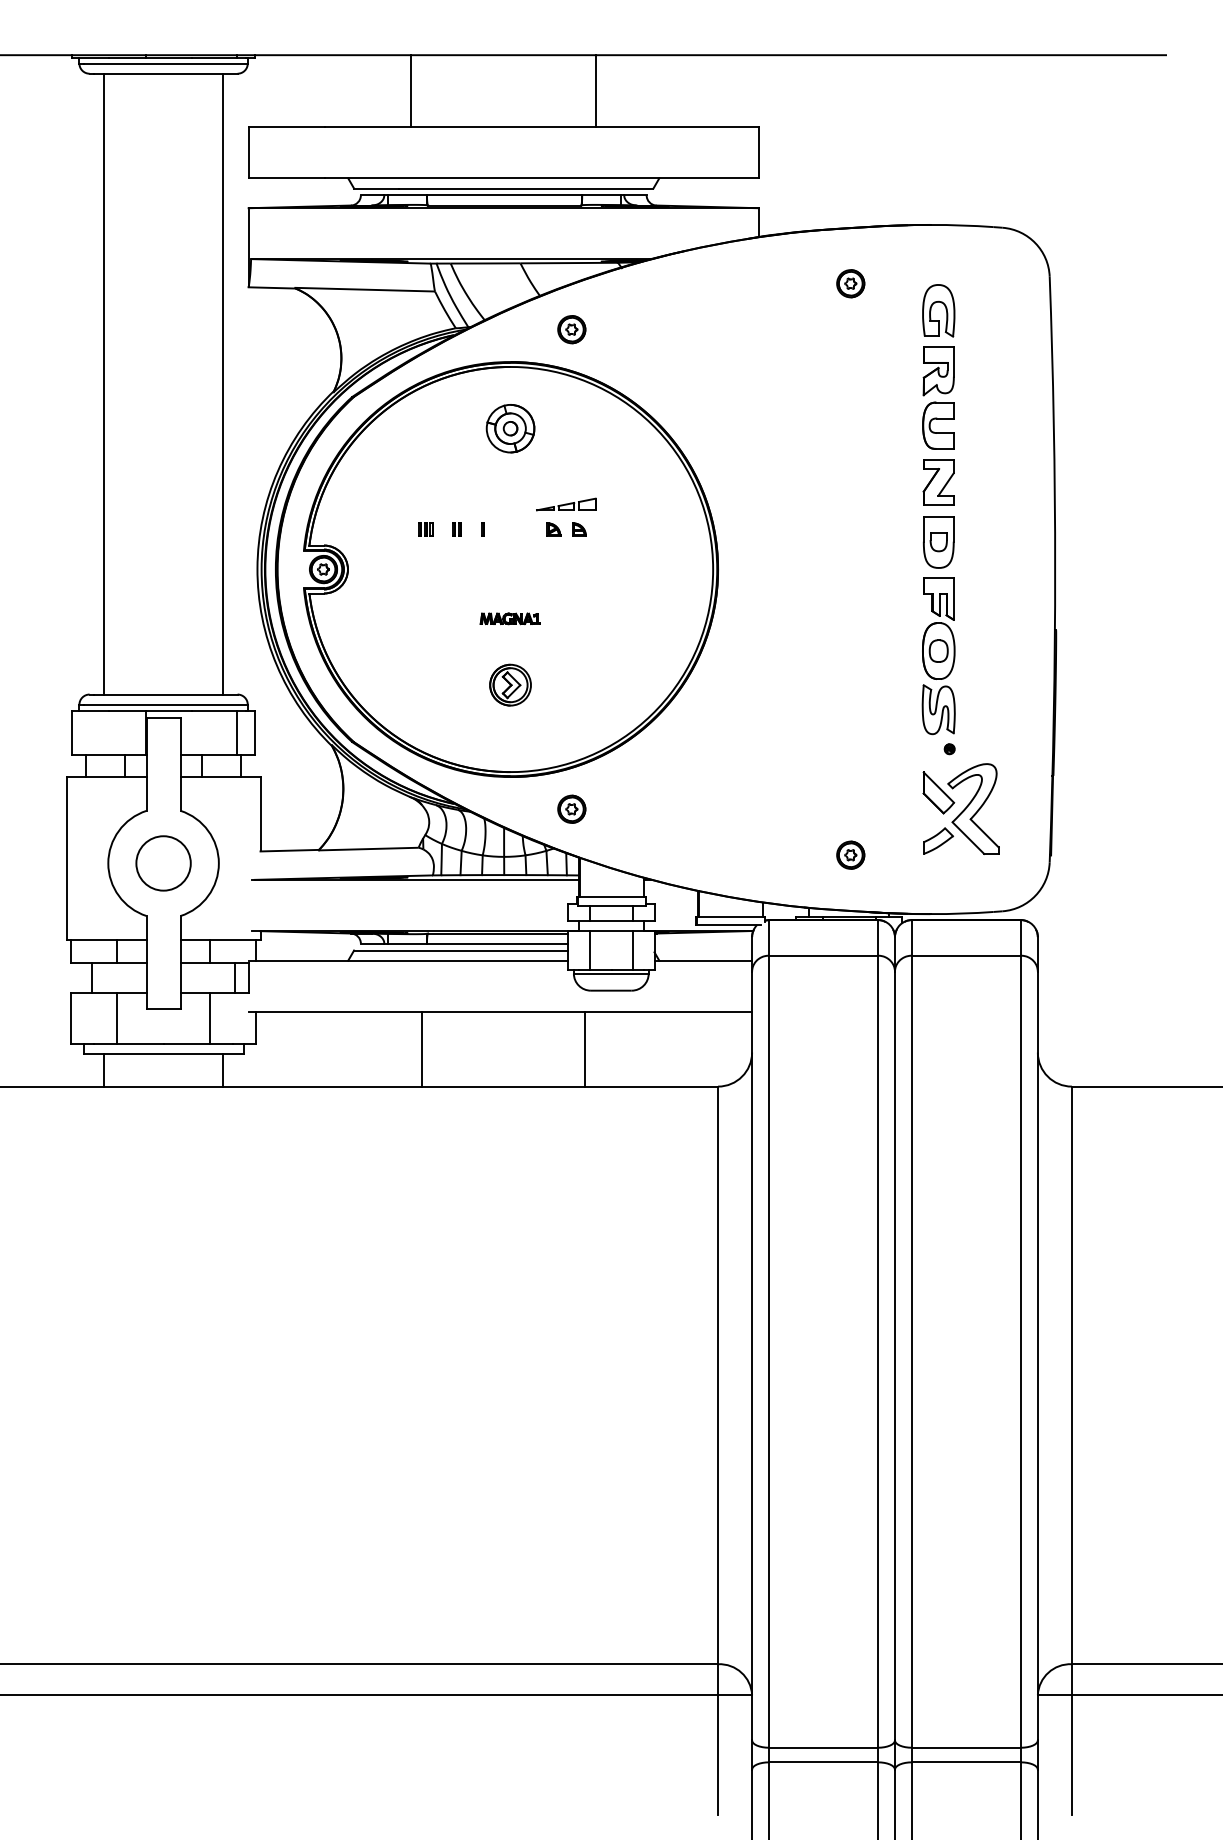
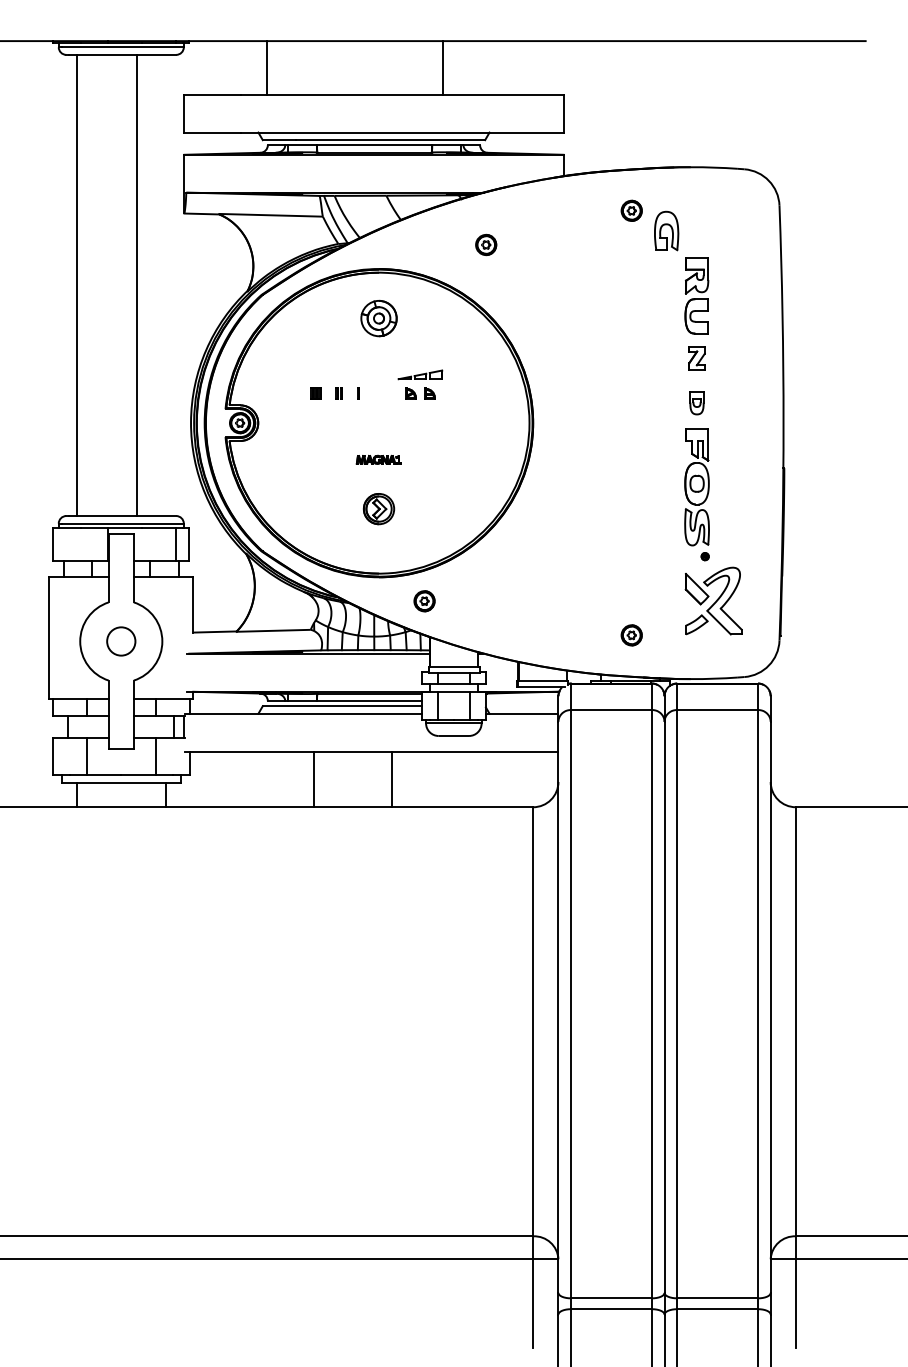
line: (411, 91) -> (267, 68), moved
part: (931, 310) -> (661, 230), moved
part: (571, 329) -> (485, 244), moved
line: (223, 383) -> (137, 284), moved
part: (938, 482) -> (696, 358), size x0.7
part: (938, 542) -> (696, 403), size x0.6
circle: (163, 863) -> (121, 641), size x0.7
line: (585, 1048) -> (392, 778), moved

